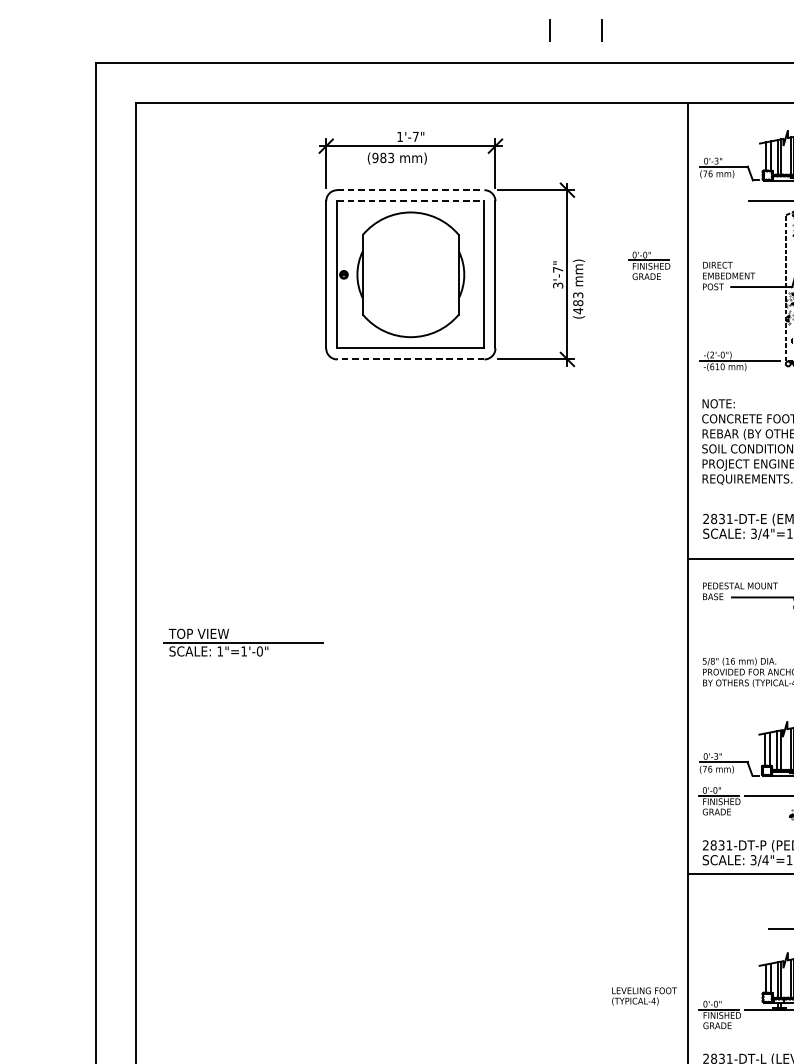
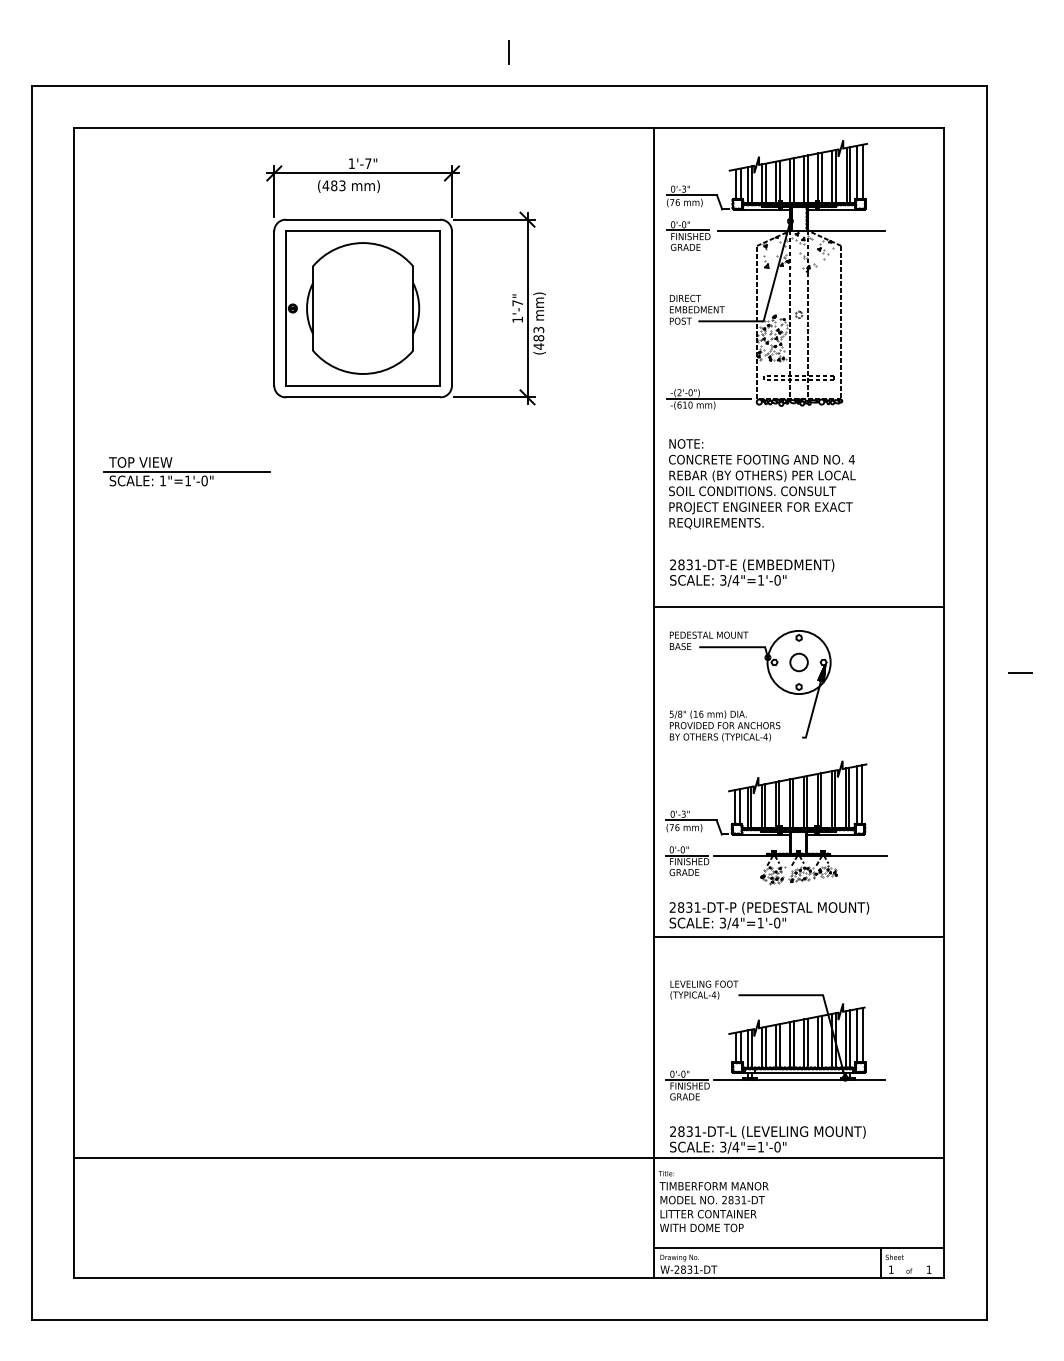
line: (600, 30) -> (562, 52), removed
text: (375, 157) -> (325, 185), (983 -> (483
line: (411, 190) -> (363, 219), dashed -> solid
line: (411, 201) -> (363, 231), dashed -> solid
part: (649, 265) -> (688, 235), moved
text: (557, 285) -> (517, 319), 3'-7" -> 1'-7"
line: (410, 359) -> (362, 397), dashed -> solid
part: (242, 642) -> (186, 471), moved
text: (644, 995) -> (704, 989), moved

